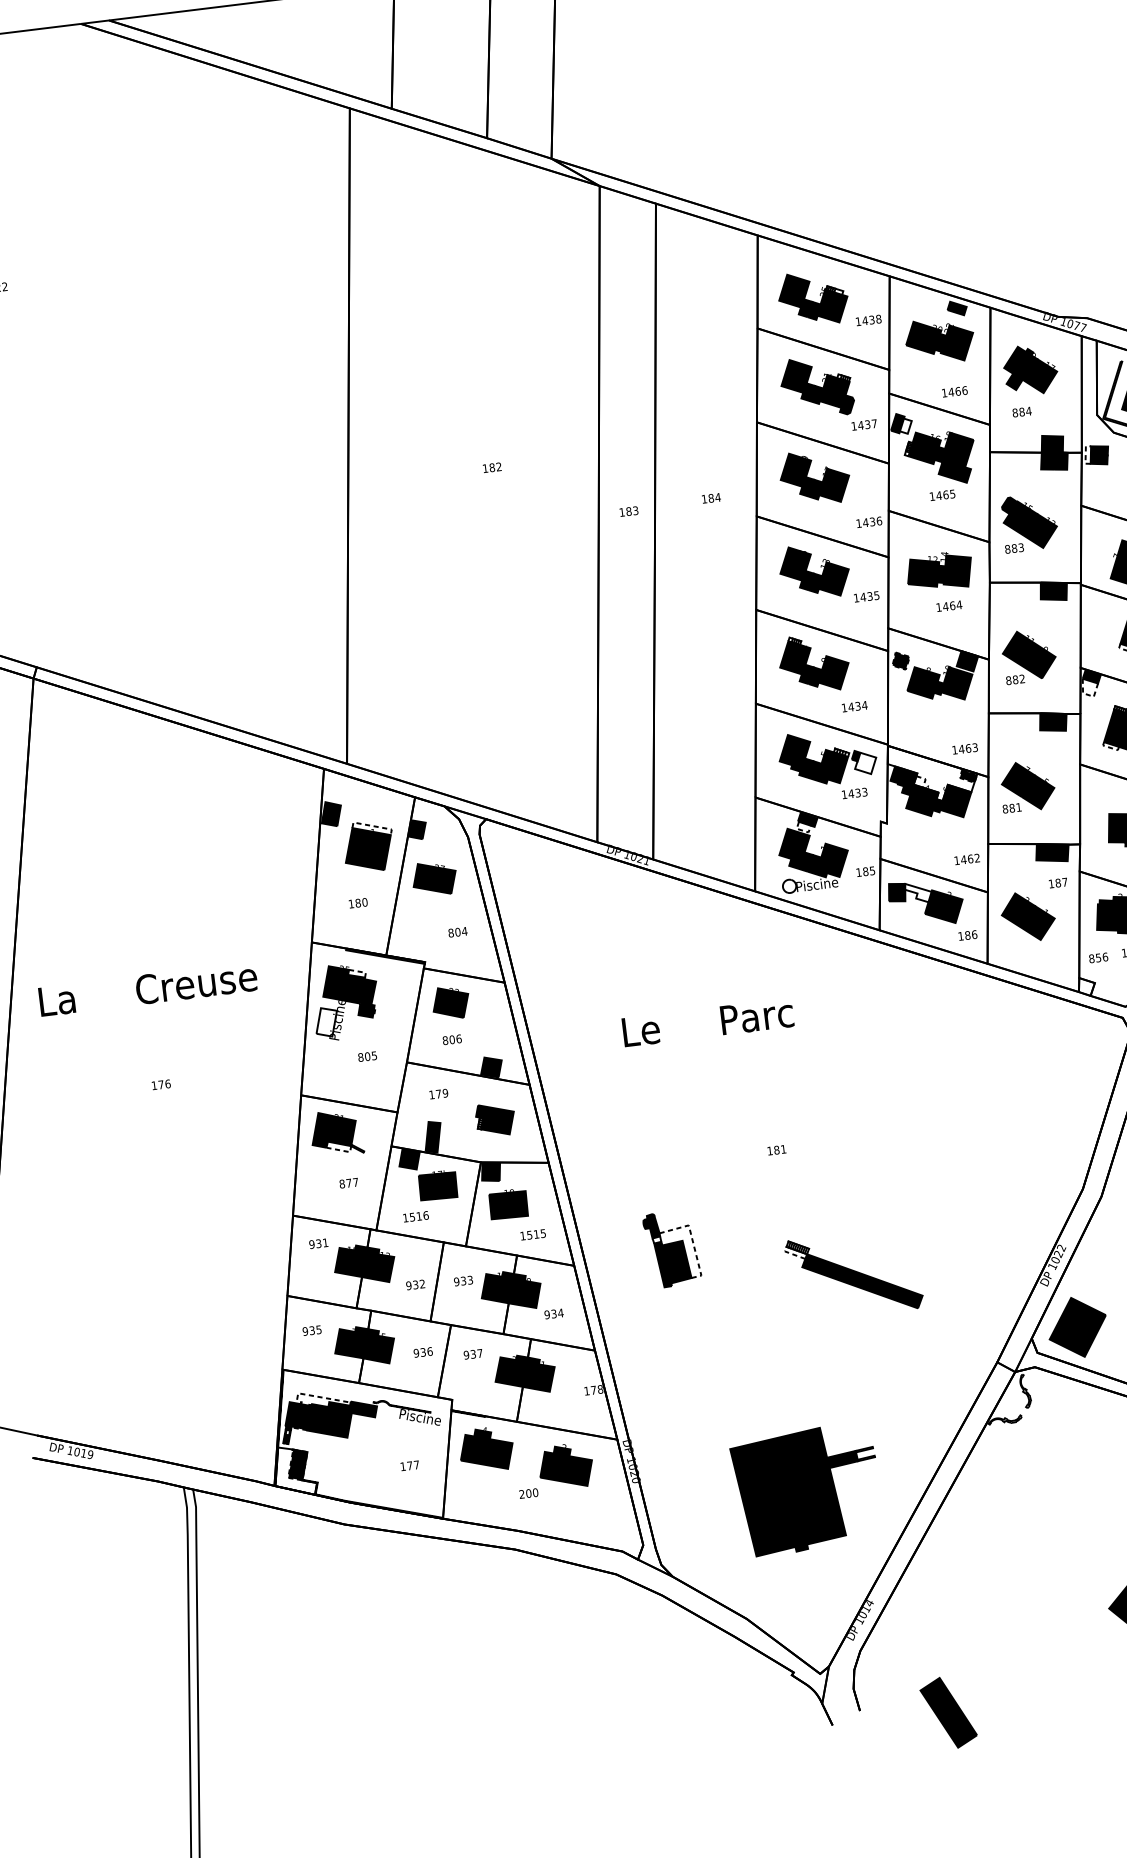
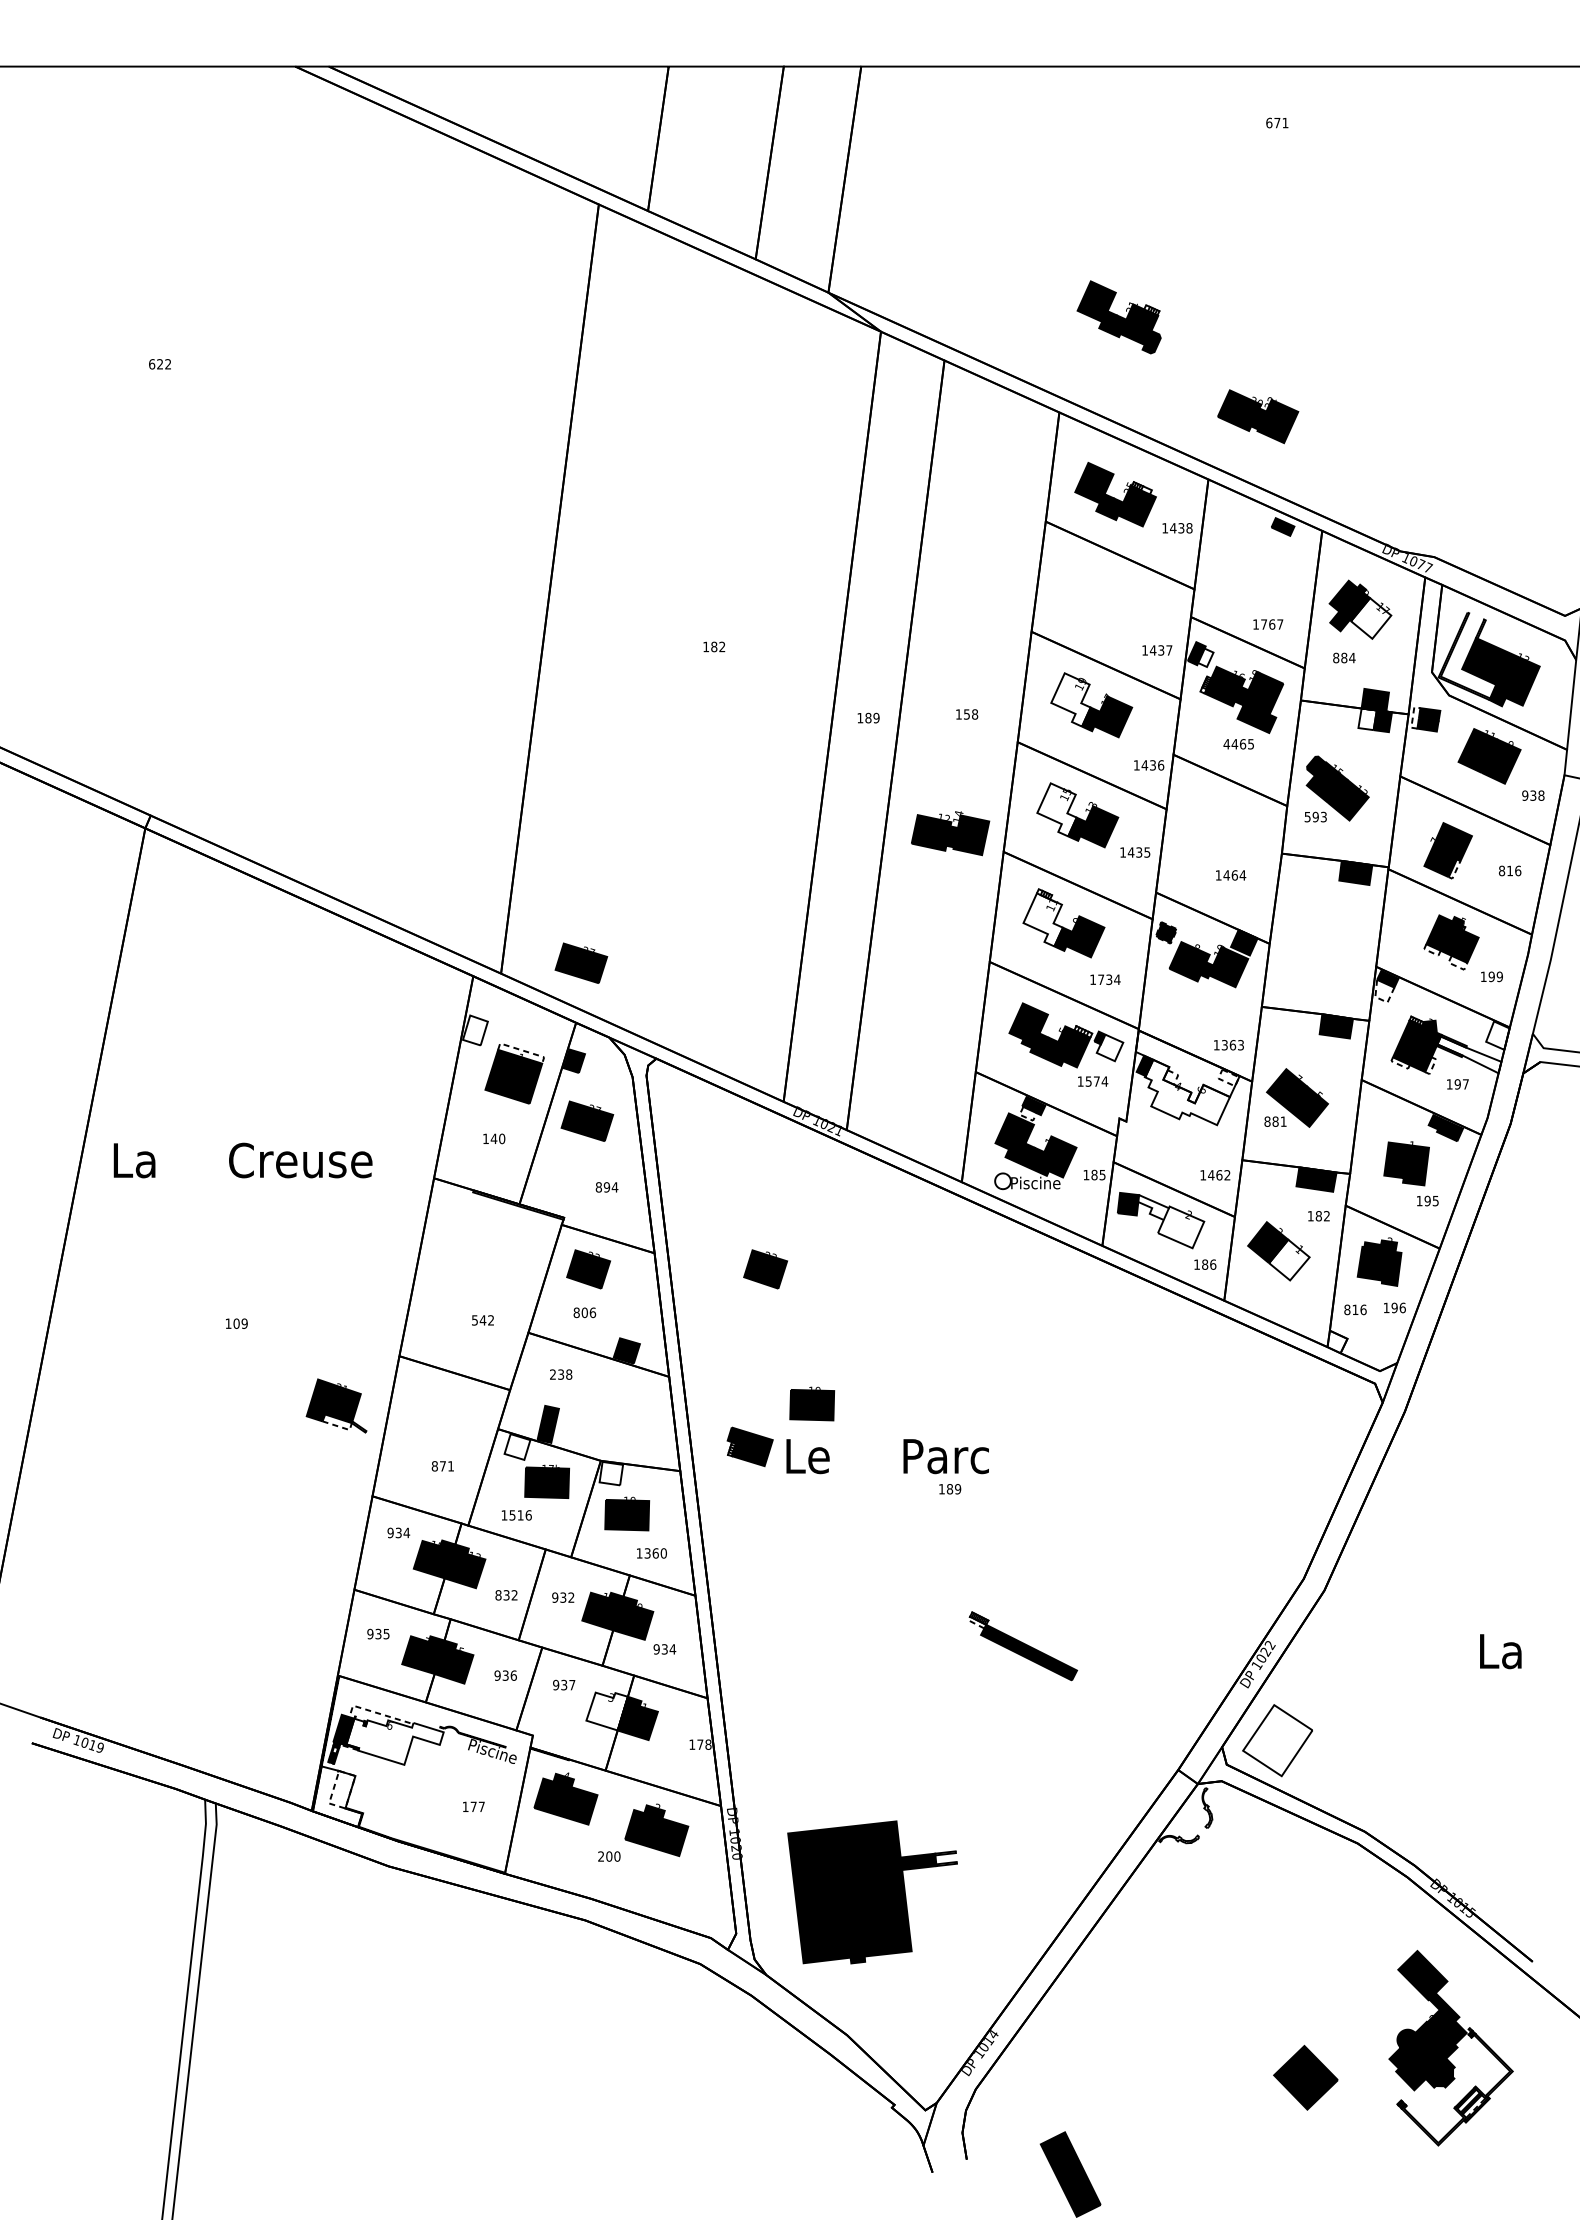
part: (940, 340) -> (1258, 416), moved
fill: (1040, 376) -> (1371, 618), removed
part: (816, 387) -> (1118, 317), moved
text: (957, 391) -> (1271, 624), 1466 -> 1767
fill: (1047, 461) -> (1367, 719), removed
fill: (796, 475) -> (1070, 699), removed
text: (932, 496) -> (1226, 744), 1465 -> 4465
text: (714, 498) -> (970, 714), 184 -> 158
text: (635, 511) -> (876, 718), 183 -> 189
text: (1010, 548) -> (1311, 816), 883 -> 593
fill: (796, 568) -> (1056, 809), removed
part: (939, 571) -> (950, 833), moved
part: (1029, 656) -> (1317, 945), removed
fill: (795, 662) -> (1042, 919), removed
text: (850, 706) -> (1100, 979), 1434 -> 1734
part: (413, 746) -> (581, 962), added
text: (961, 749) -> (1224, 1045), 1463 -> 1363
fill: (968, 776) -> (1228, 1077), removed
text: (857, 792) -> (1096, 1081), 1433 -> 1574
fill: (934, 792) -> (1186, 1092), removed
fill: (330, 814) -> (474, 1030), removed
text: (1064, 882) -> (1326, 1216), 187 -> 182
text: (357, 902) -> (493, 1138), 180 -> 140
fill: (944, 906) -> (1181, 1227), removed
fill: (1038, 922) -> (1289, 1259), removed
text: (457, 932) -> (606, 1187), 804 -> 894
text: (1098, 957) -> (1355, 1309), 856 -> 816
part: (599, 984) -> (765, 1269), added
text: (147, 989) -> (242, 1160), moved
part: (345, 1001) -> (464, 1252), removed
text: (707, 1022) -> (887, 1456), moved
text: (367, 1056) -> (482, 1320), 805 -> 542
text: (164, 1084) -> (240, 1323), 176 -> 109
part: (652, 1092) -> (812, 1403), added
text: (439, 1093) -> (561, 1374), 179 -> 238
part: (494, 1119) -> (749, 1446), moved
part: (336, 1132) -> (336, 1405), moved
text: (784, 1149) -> (958, 1489), 181 -> 189
fill: (409, 1158) -> (517, 1446), removed
fill: (491, 1171) -> (611, 1473), removed
text: (355, 1182) -> (450, 1466), 877 -> 871
text: (536, 1234) -> (655, 1553), 1515 -> 1360
text: (325, 1242) -> (406, 1532), 931 -> 934
part: (672, 1248) -> (813, 1589), removed
part: (853, 1273) -> (1022, 1645), size x0.7
text: (470, 1280) -> (571, 1597), 933 -> 932
text: (408, 1285) -> (498, 1595), 932 -> 832
fill: (1077, 1327) -> (1277, 1740), removed
fill: (511, 1372) -> (606, 1711), removed
fill: (336, 1419) -> (394, 1741), removed
fill: (298, 1464) -> (342, 1789), removed
part: (807, 1489) -> (872, 1892), moved

